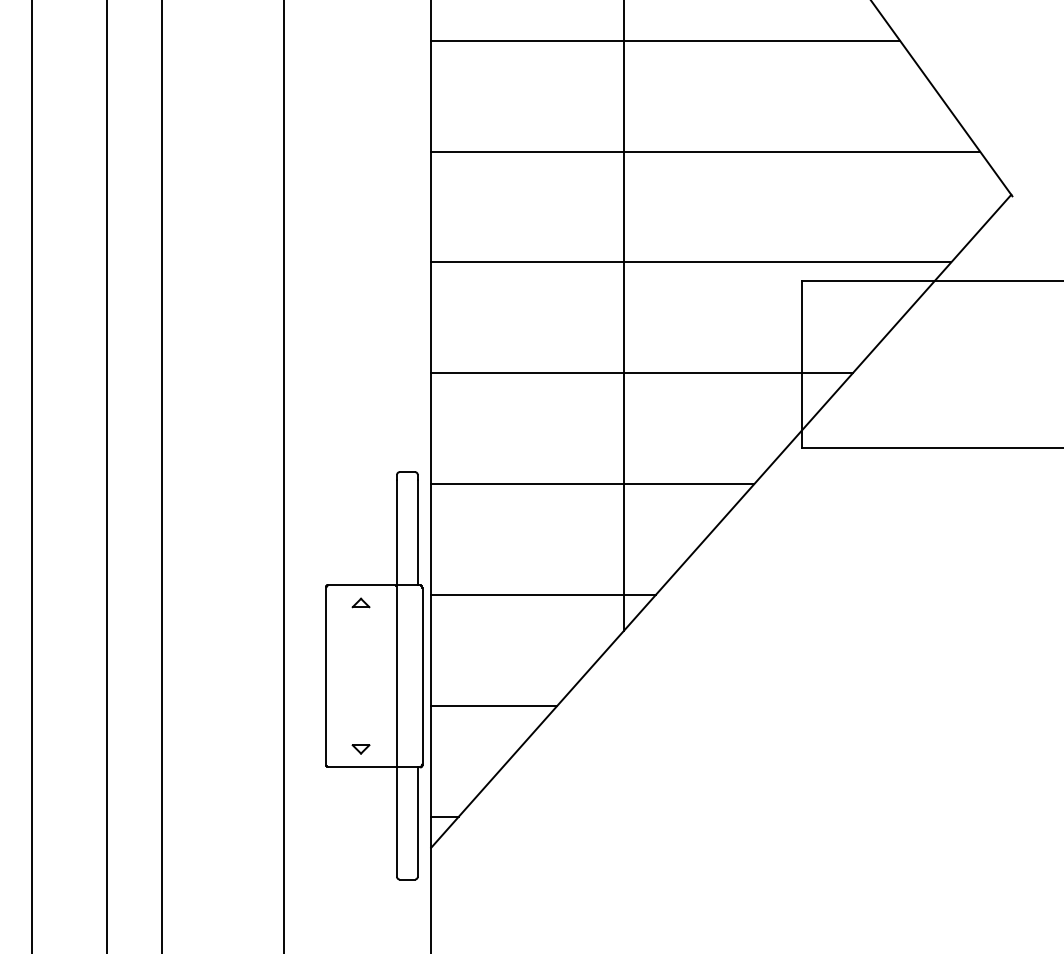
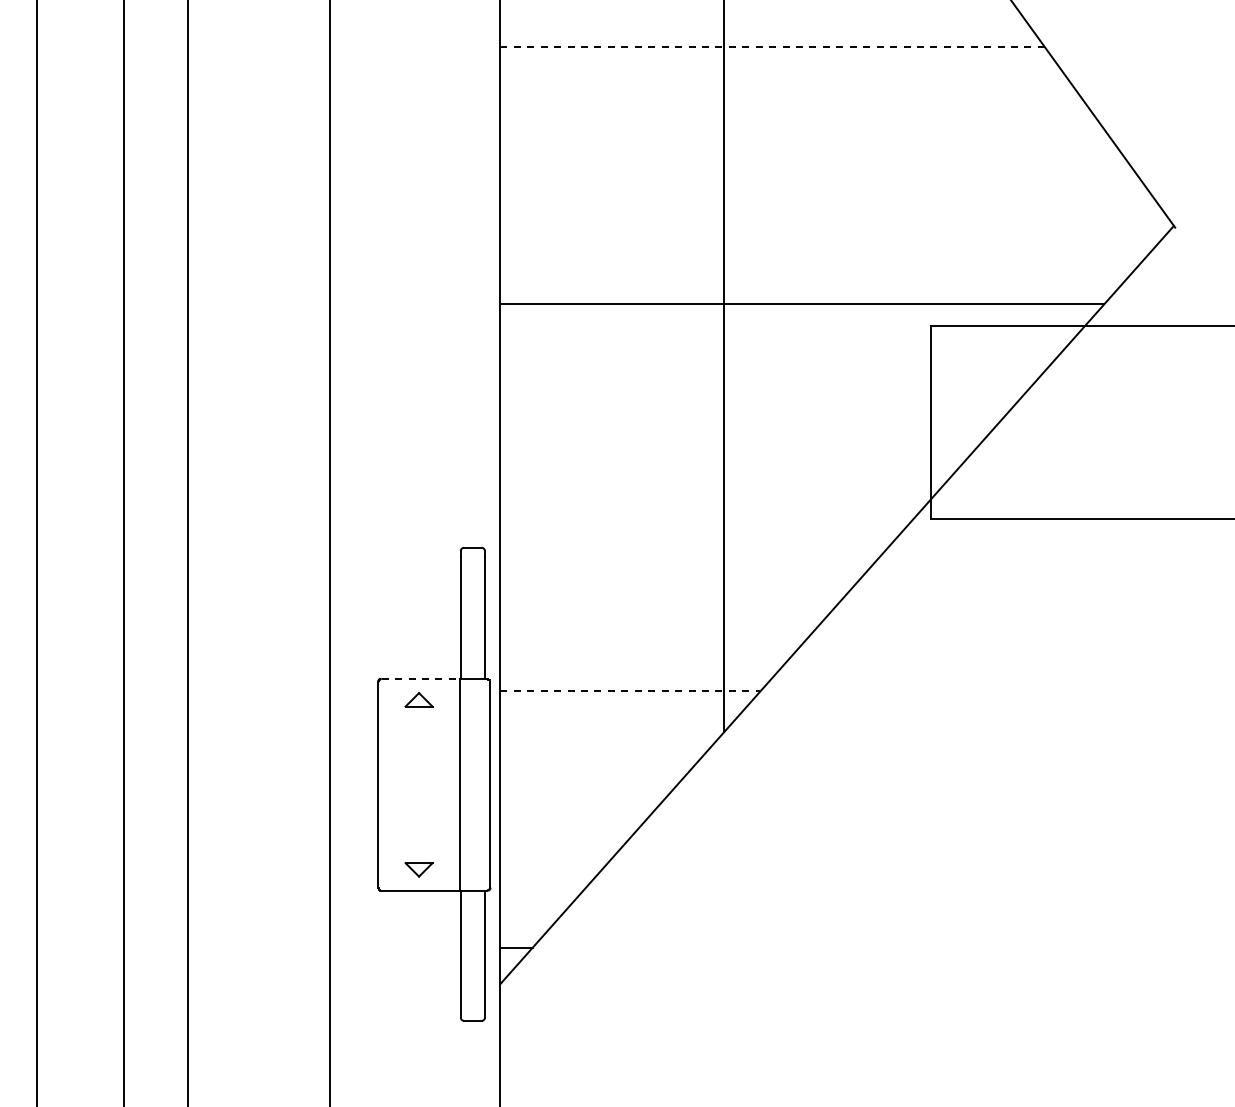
line: (666, 40) -> (773, 46), solid -> dashed
line: (705, 151) -> (818, 175), removed
line: (641, 373) -> (744, 433), removed
line: (592, 483) -> (687, 561), removed
line: (362, 584) -> (420, 678), solid -> dashed
line: (544, 595) -> (631, 690), solid -> dashed
part: (360, 602) -> (418, 699), size x1.4
line: (494, 706) -> (573, 819), removed
part: (360, 749) -> (418, 869), size x1.4

